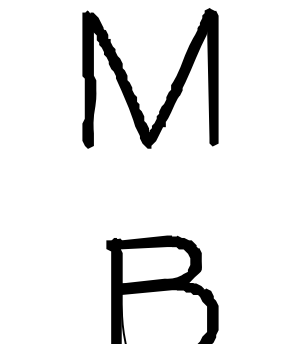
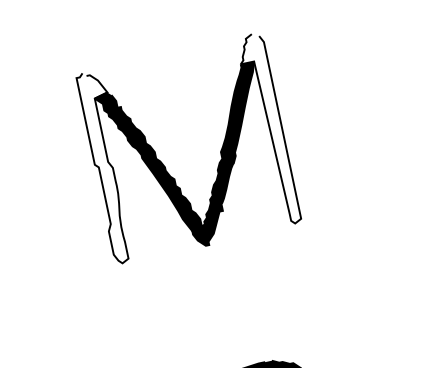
fill: (207, 76) -> (267, 129), removed
fill: (92, 79) -> (108, 167), removed

